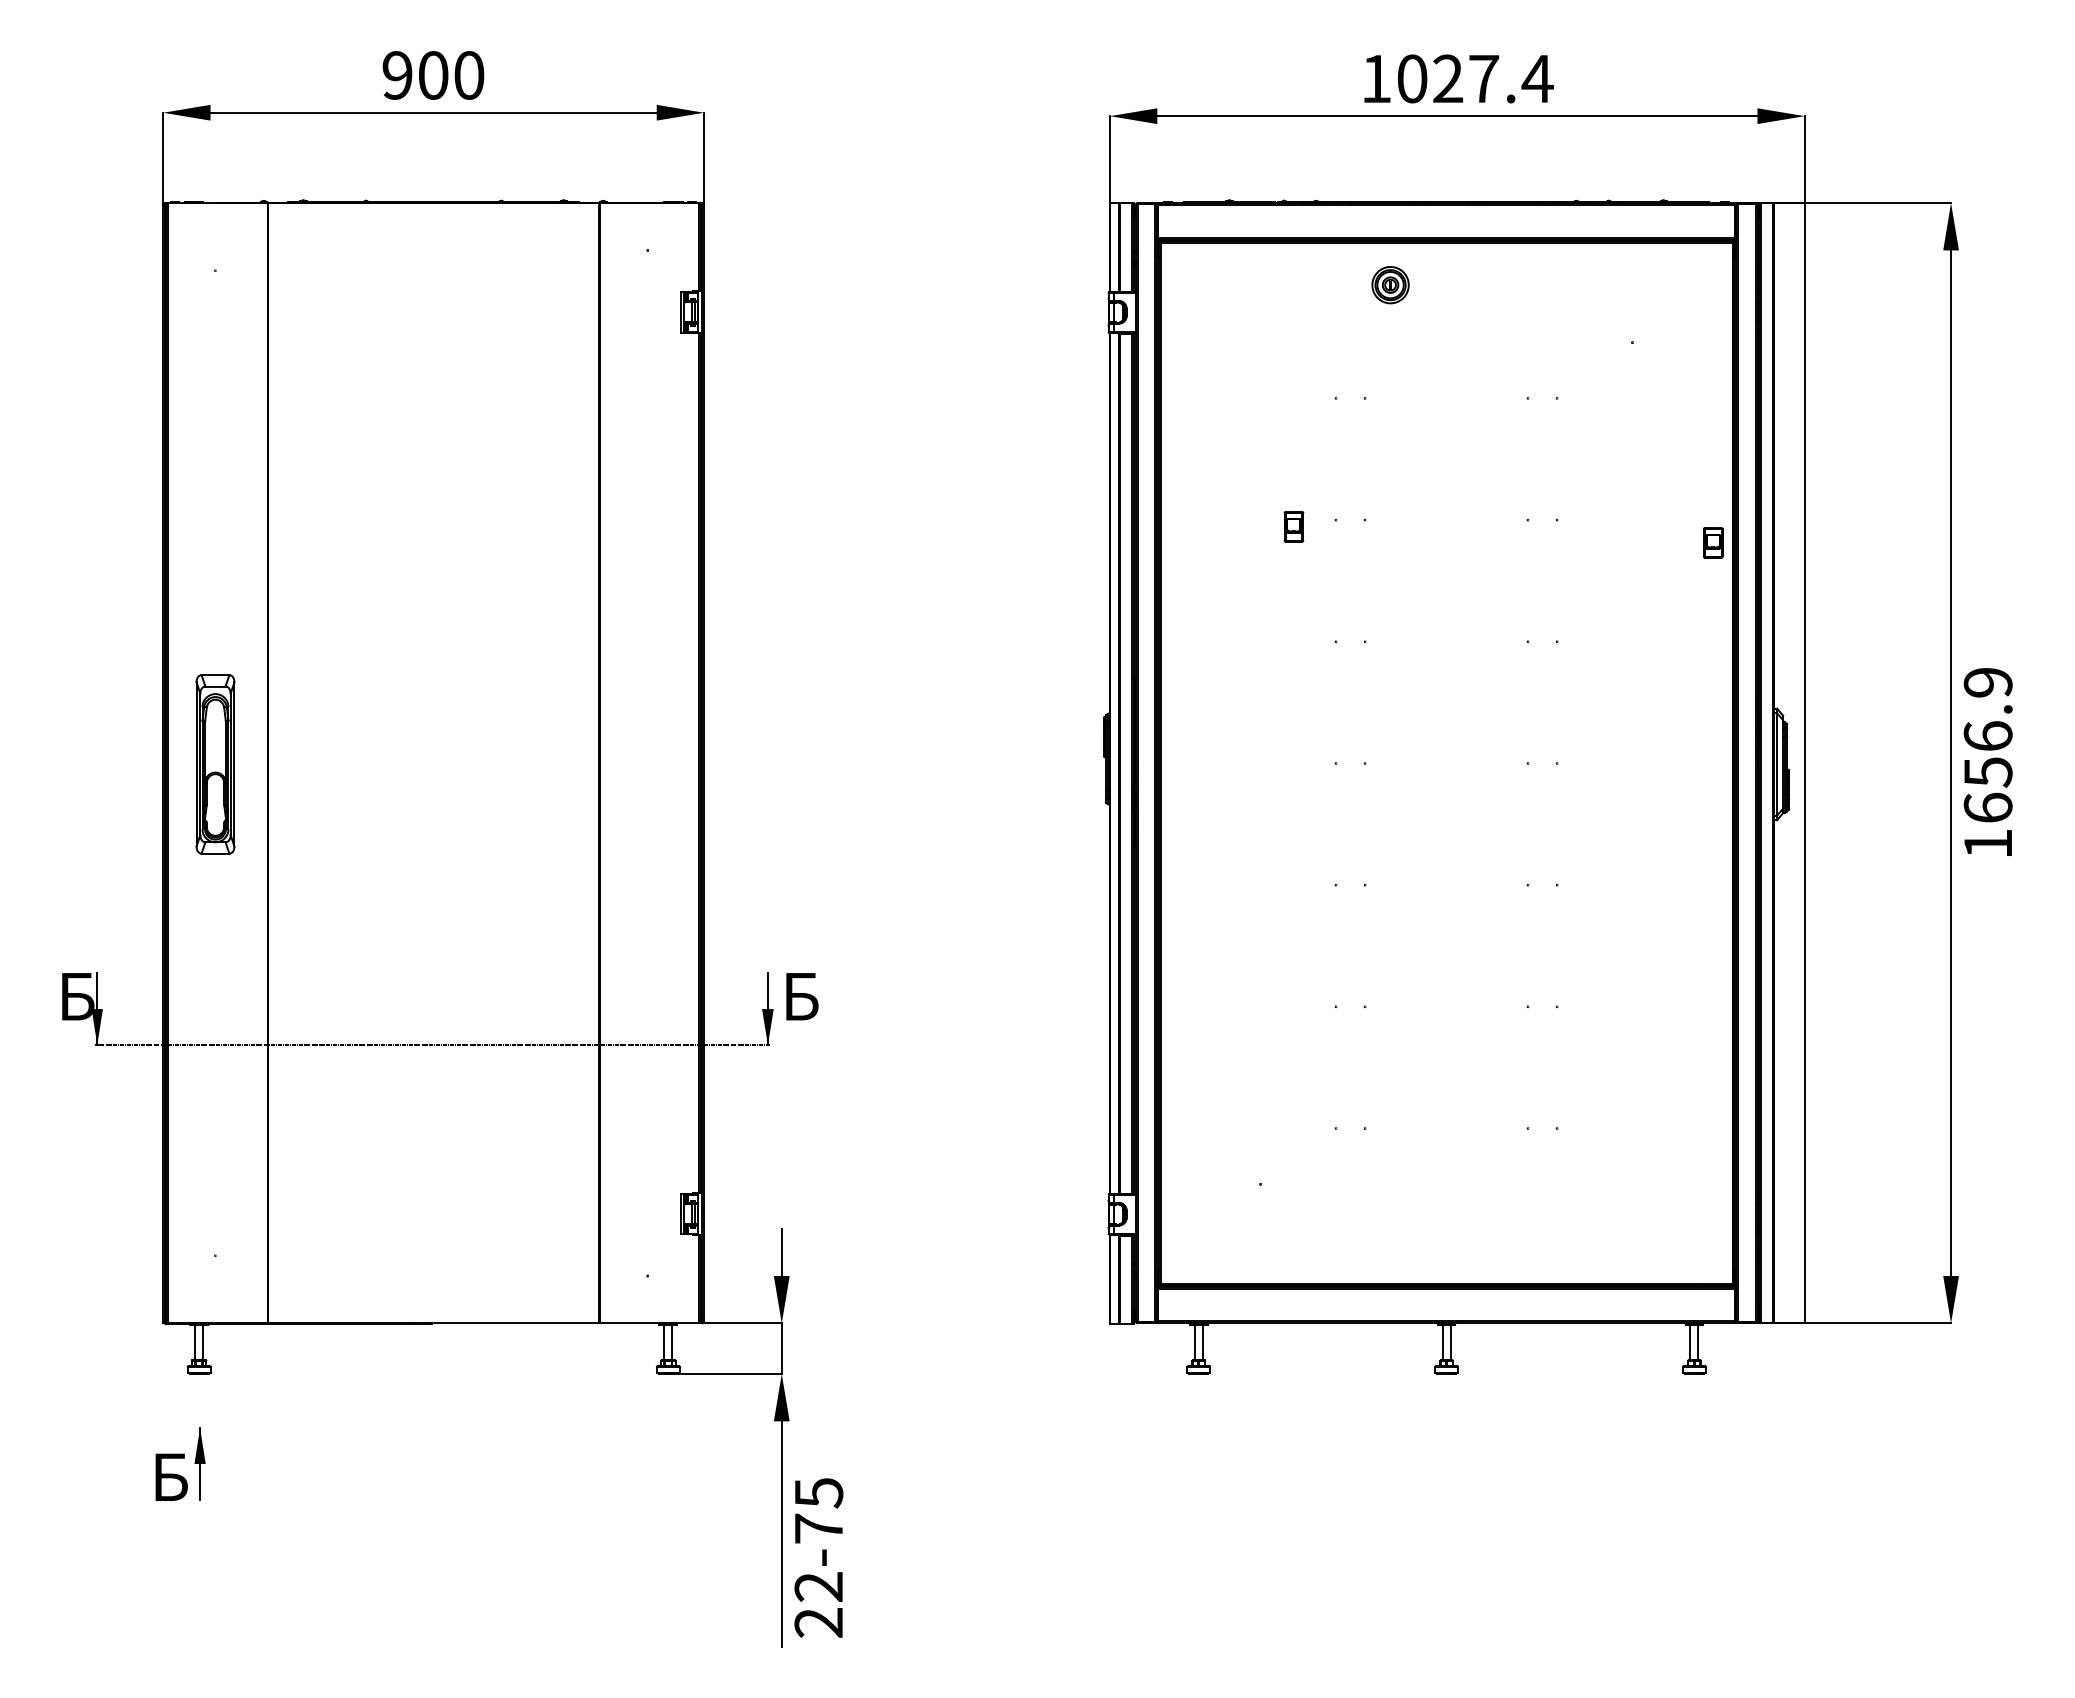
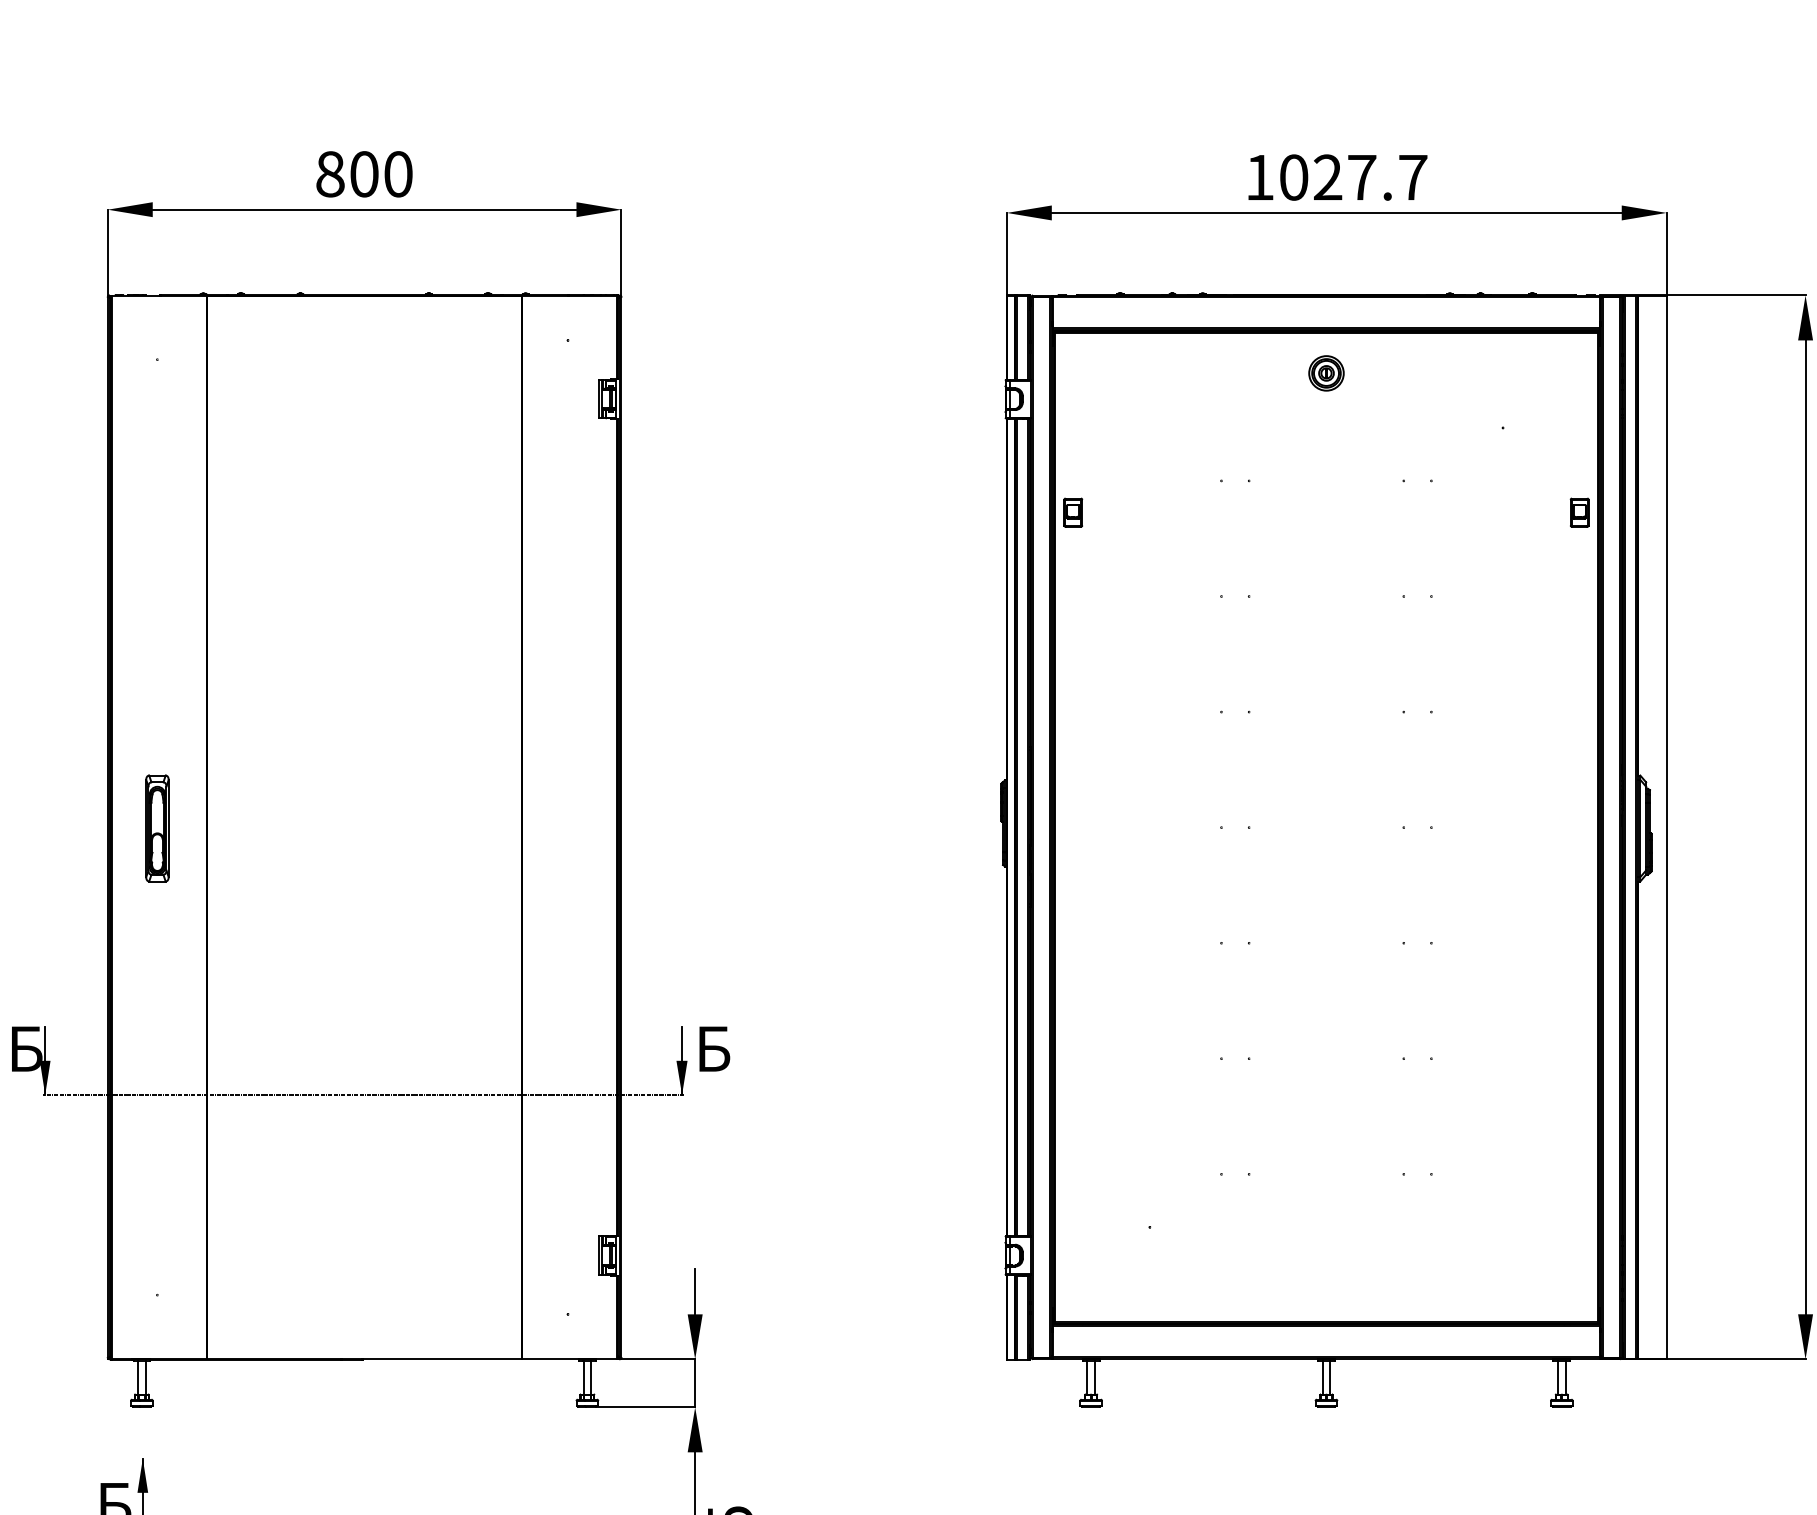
text: (397, 75) -> (330, 174), 900 -> 800
text: (1537, 78) -> (1412, 177), 1027.4 -> 1027.7
part: (1390, 285) -> (1326, 373), moved
part: (1293, 526) -> (1072, 512), moved
part: (1713, 542) -> (1579, 512), moved
part: (215, 764) -> (157, 828), size x0.62

